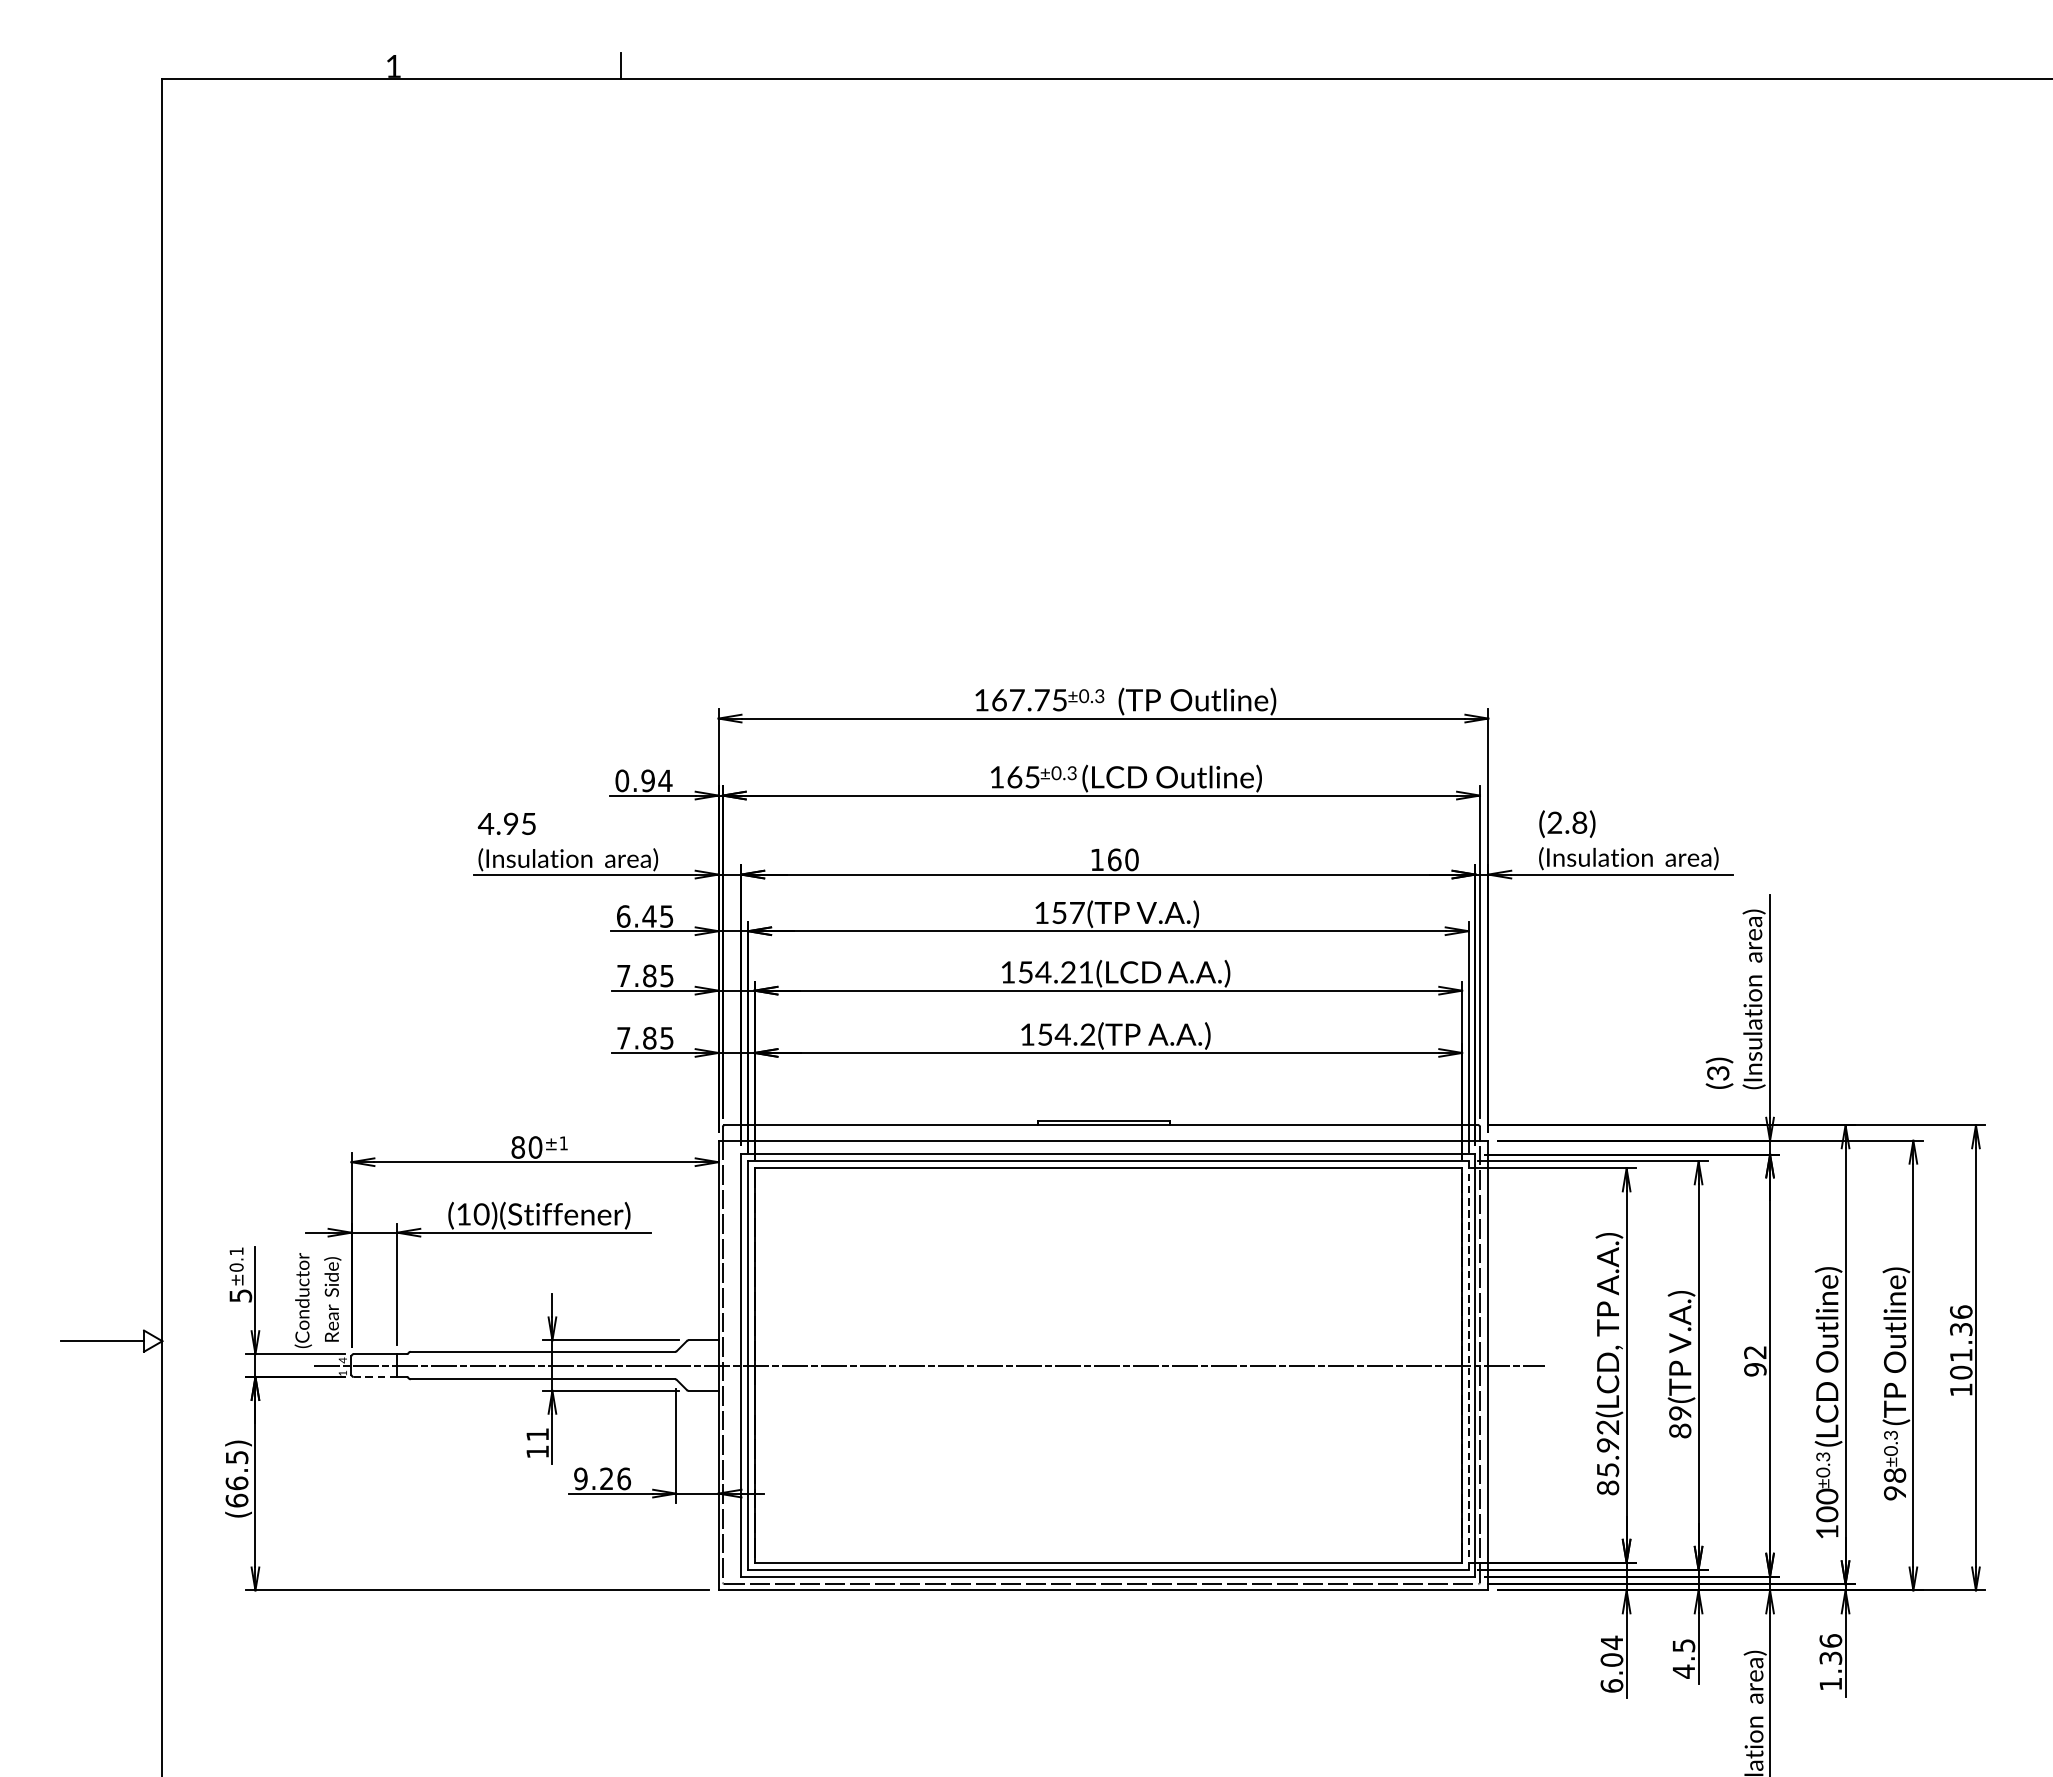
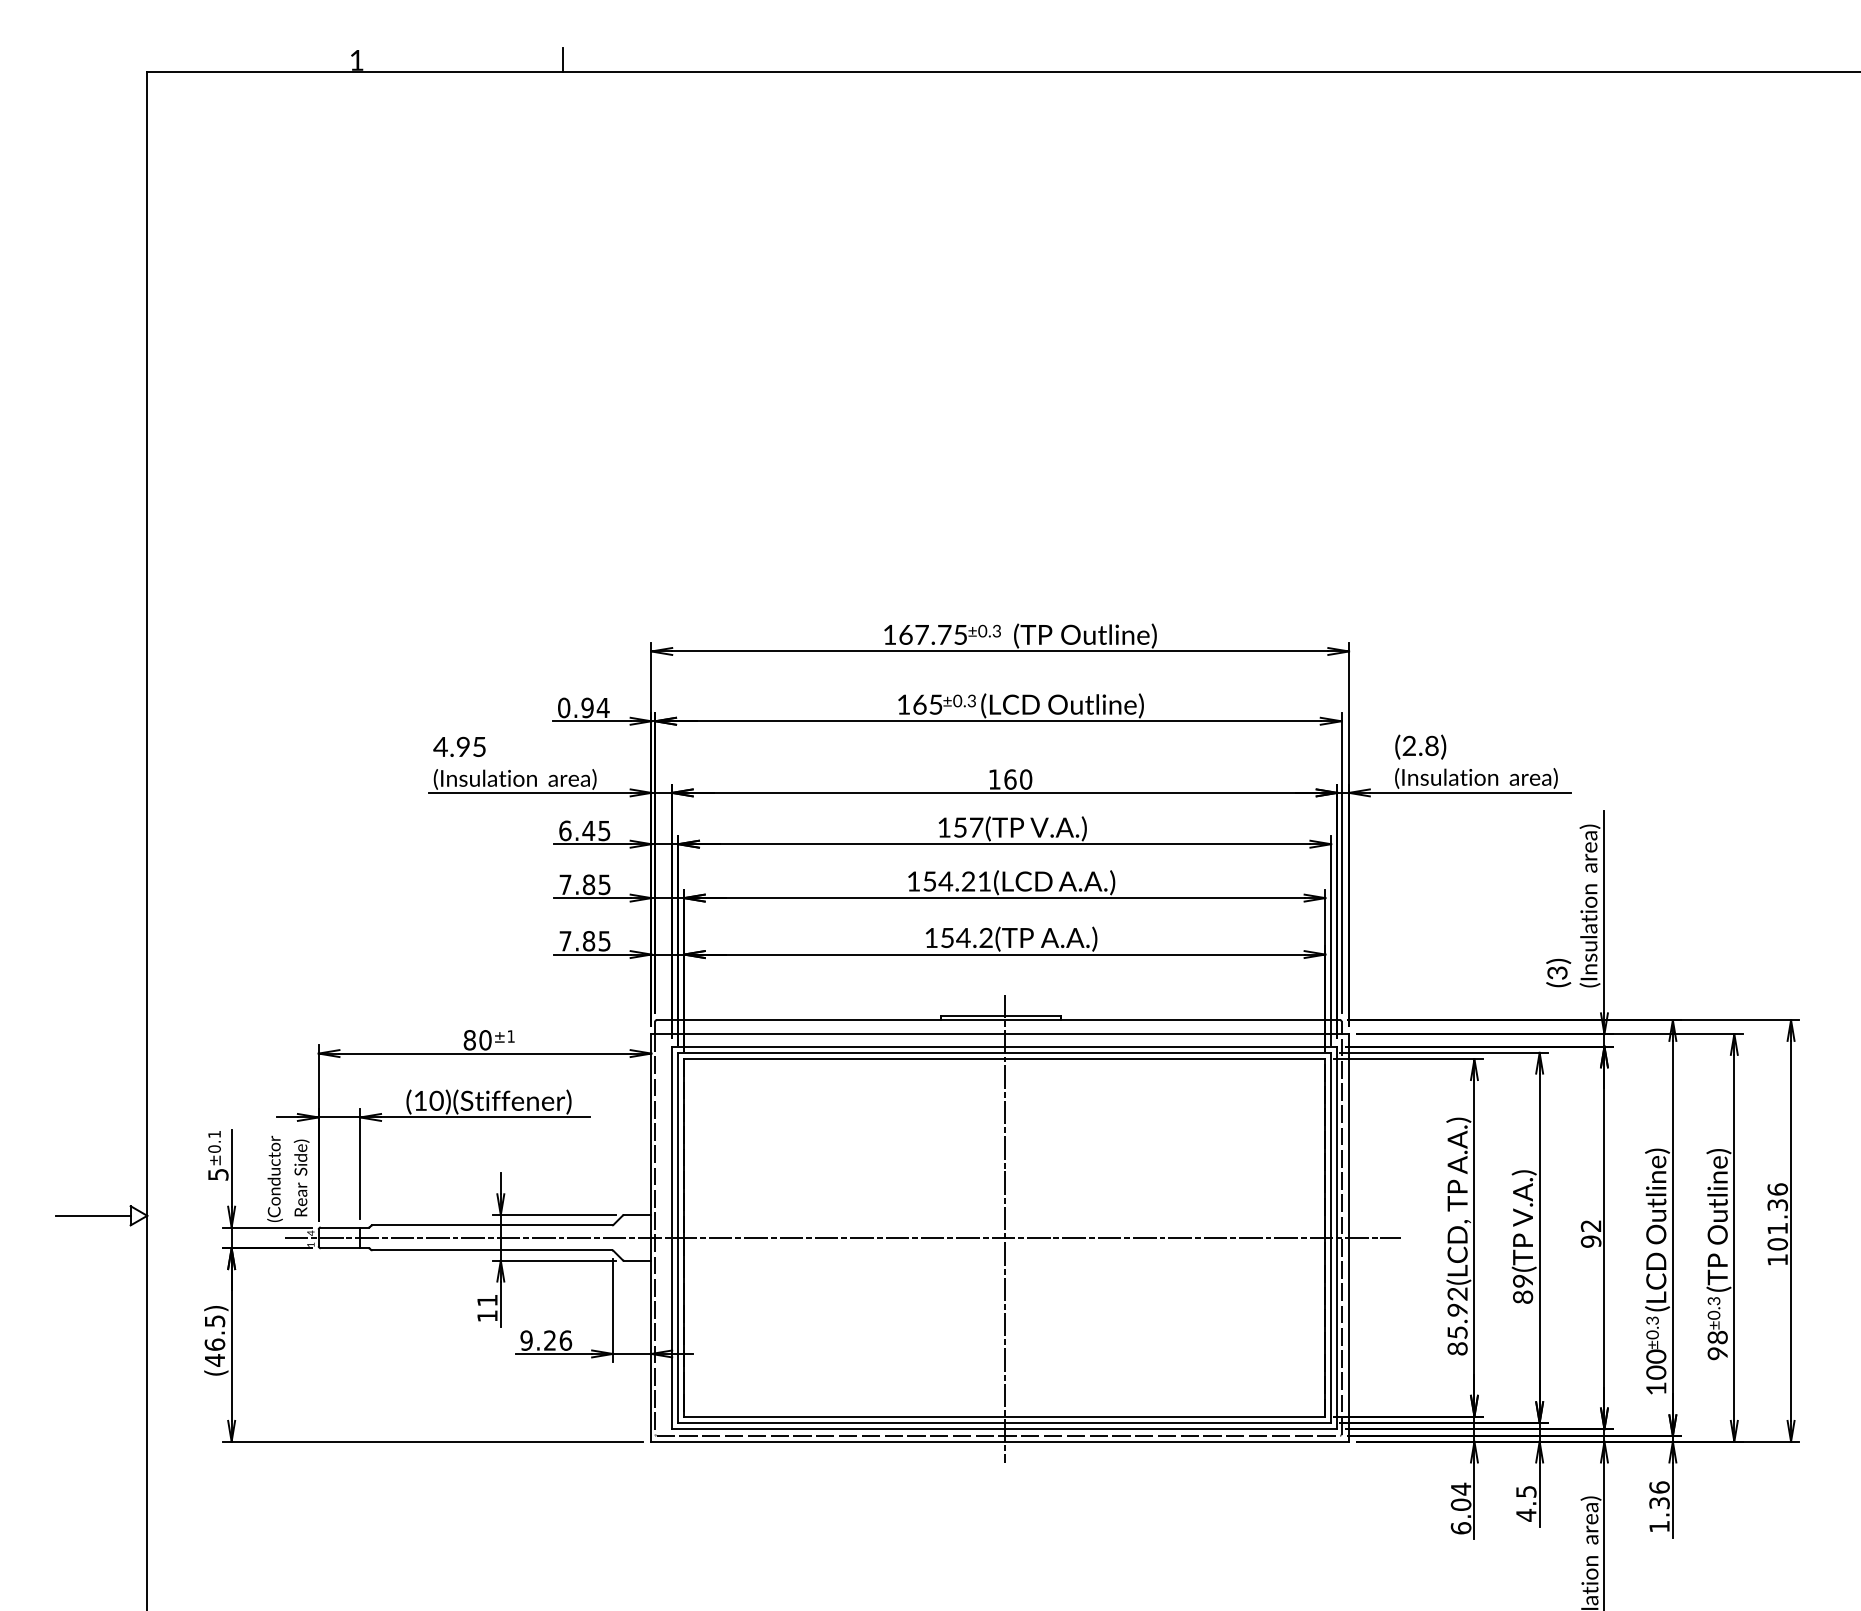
line: (1108, 1355) -> (1004, 1228), added
line: (1468, 1366) -> (1331, 1238), dashed -> solid
line: (375, 1377) -> (340, 1248), dashed -> solid
text: (236, 1500) -> (214, 1360), (66.5) -> (46.5)

